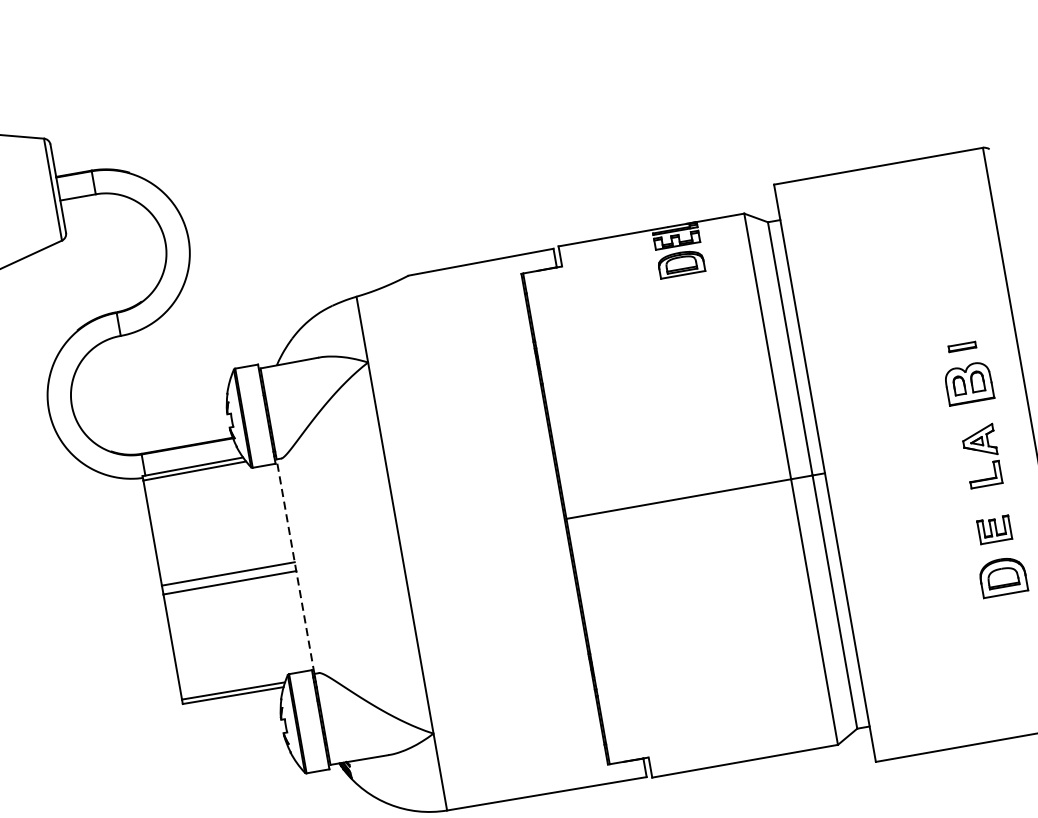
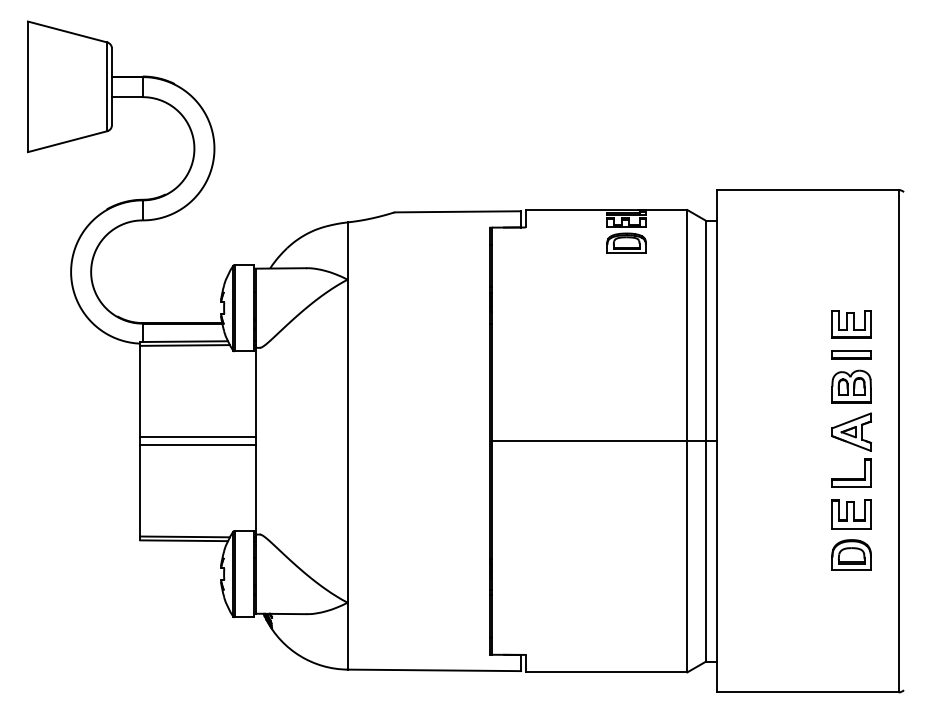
part: (956, 311) -> (851, 324), added
part: (962, 346) -> (851, 354), size x1.67
part: (981, 455) -> (851, 449), size x1.43
part: (994, 530) -> (851, 514), size x1.43
line: (294, 565) -> (255, 440), dashed -> solid

